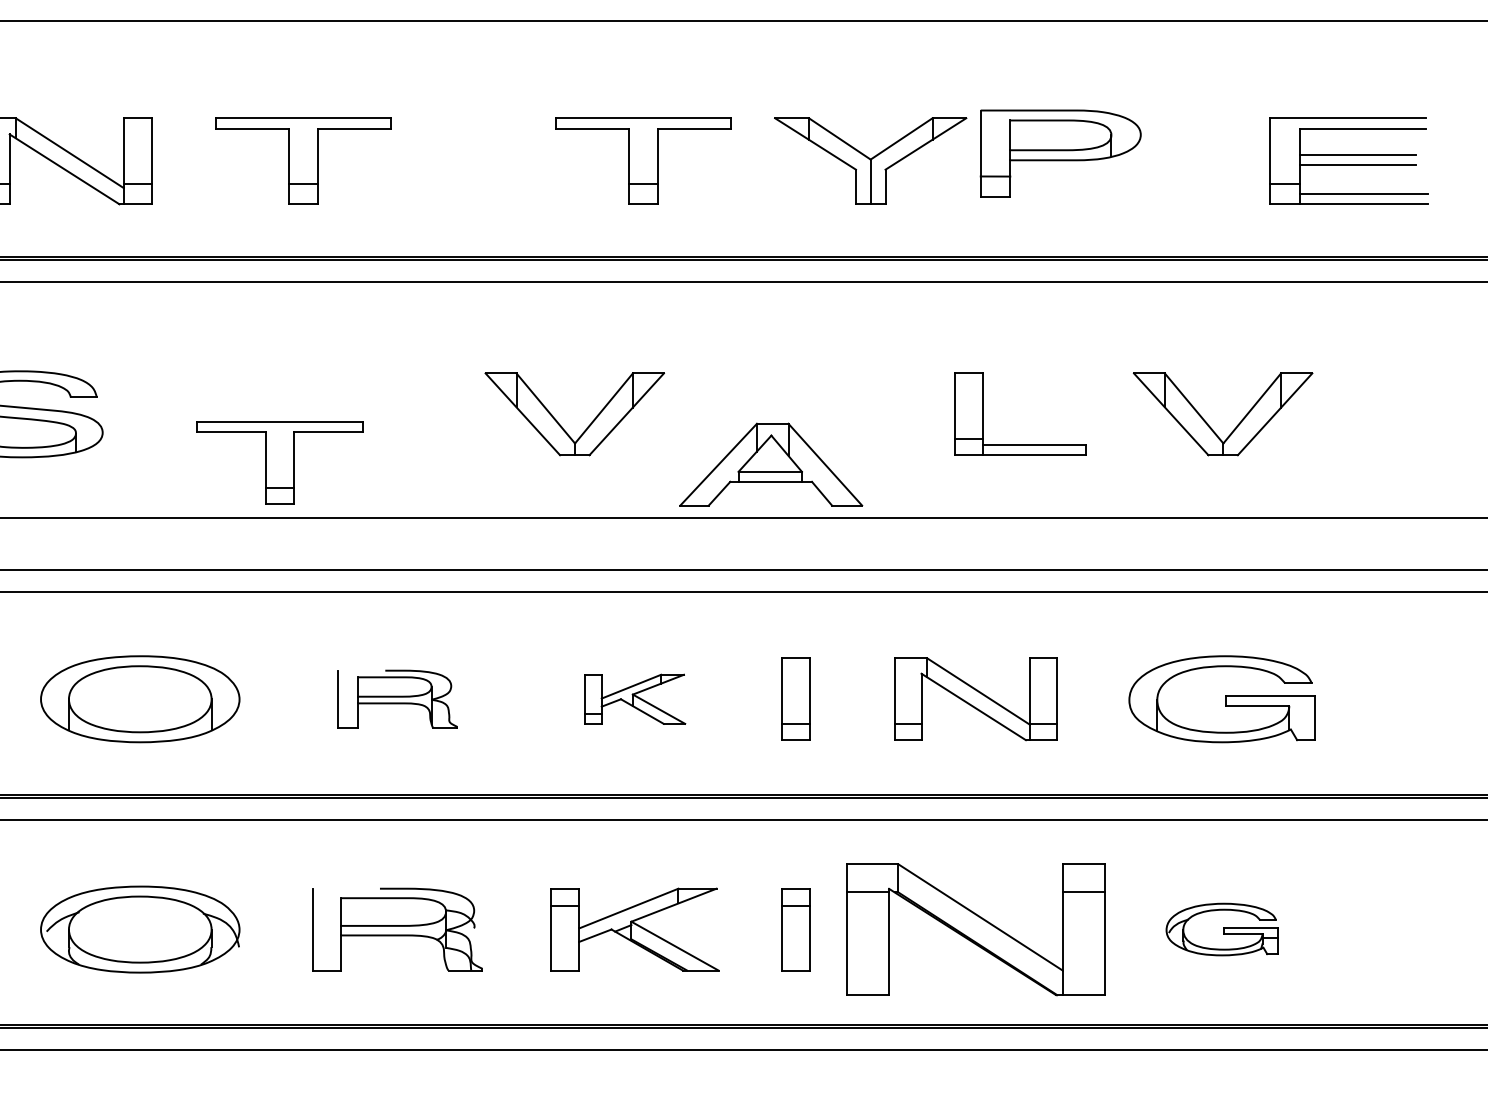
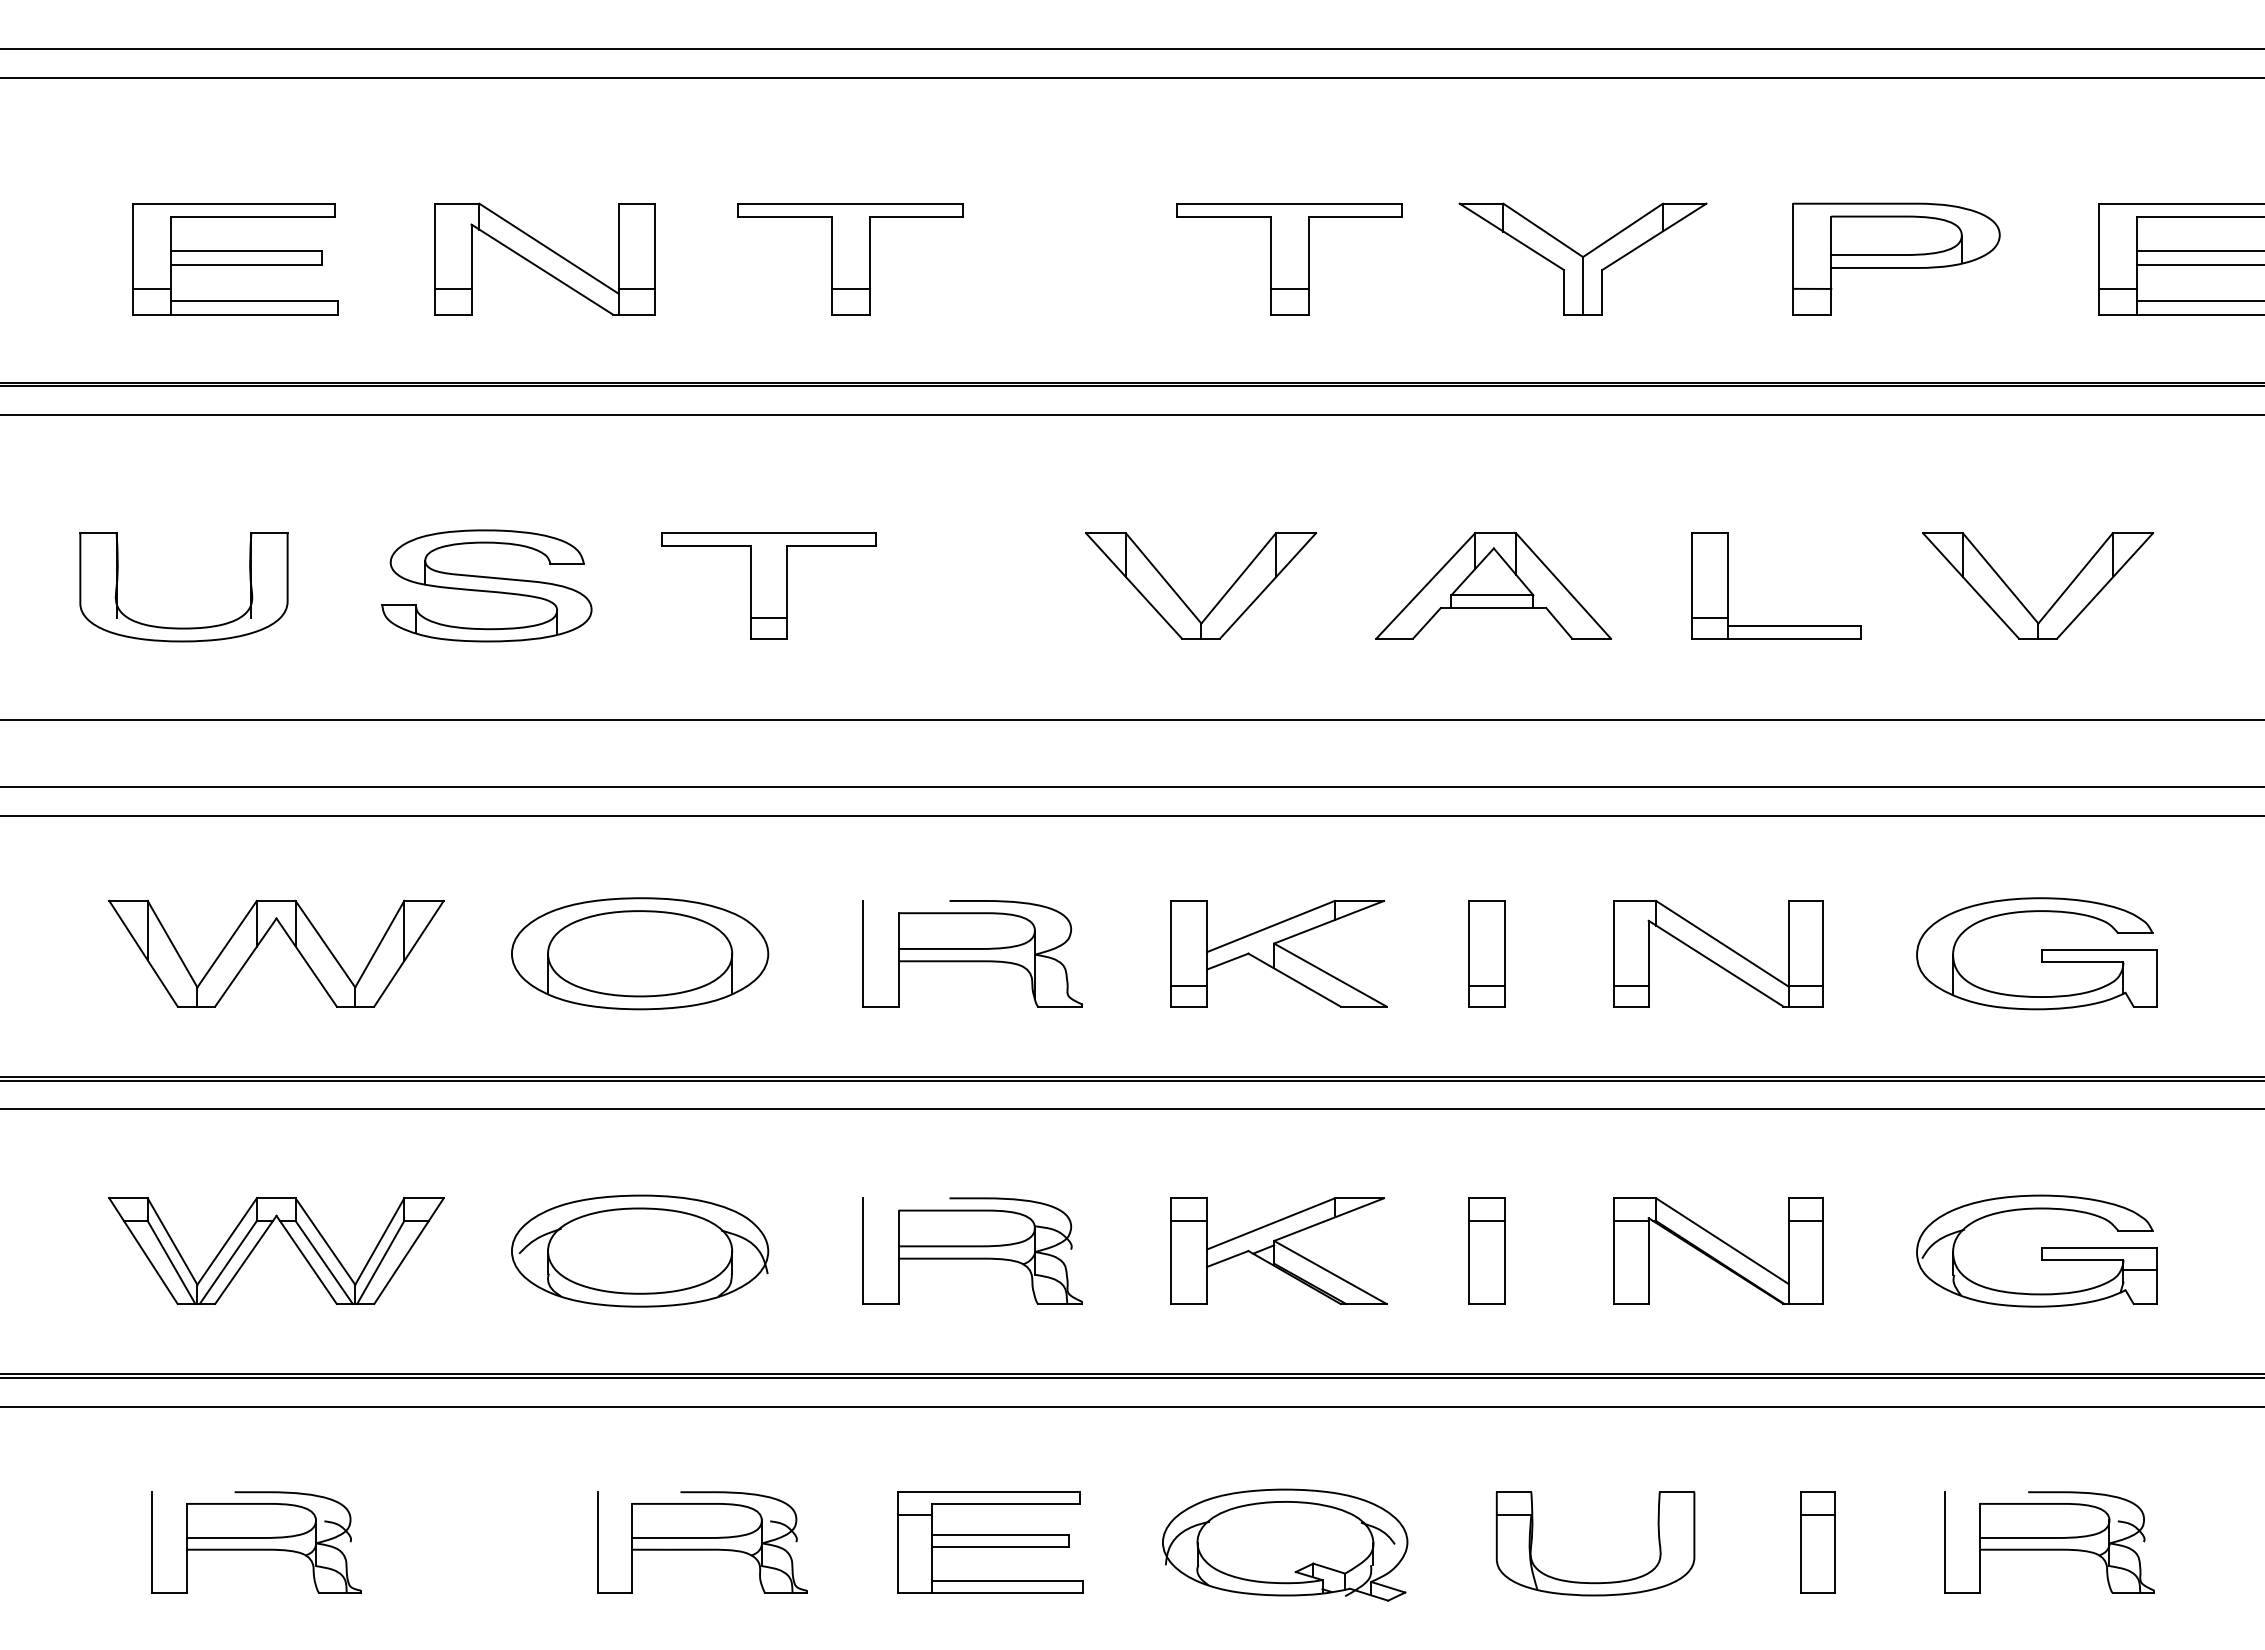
part: (1060, 152) -> (1896, 258), moved
part: (279, 462) -> (768, 585), moved
part: (771, 464) -> (1493, 585), moved
part: (397, 699) -> (972, 953), size x1.43
part: (634, 699) -> (1278, 953), size x1.67
part: (975, 929) -> (1718, 1250), size x0.62
part: (1221, 929) -> (2036, 1250), size x1.67

